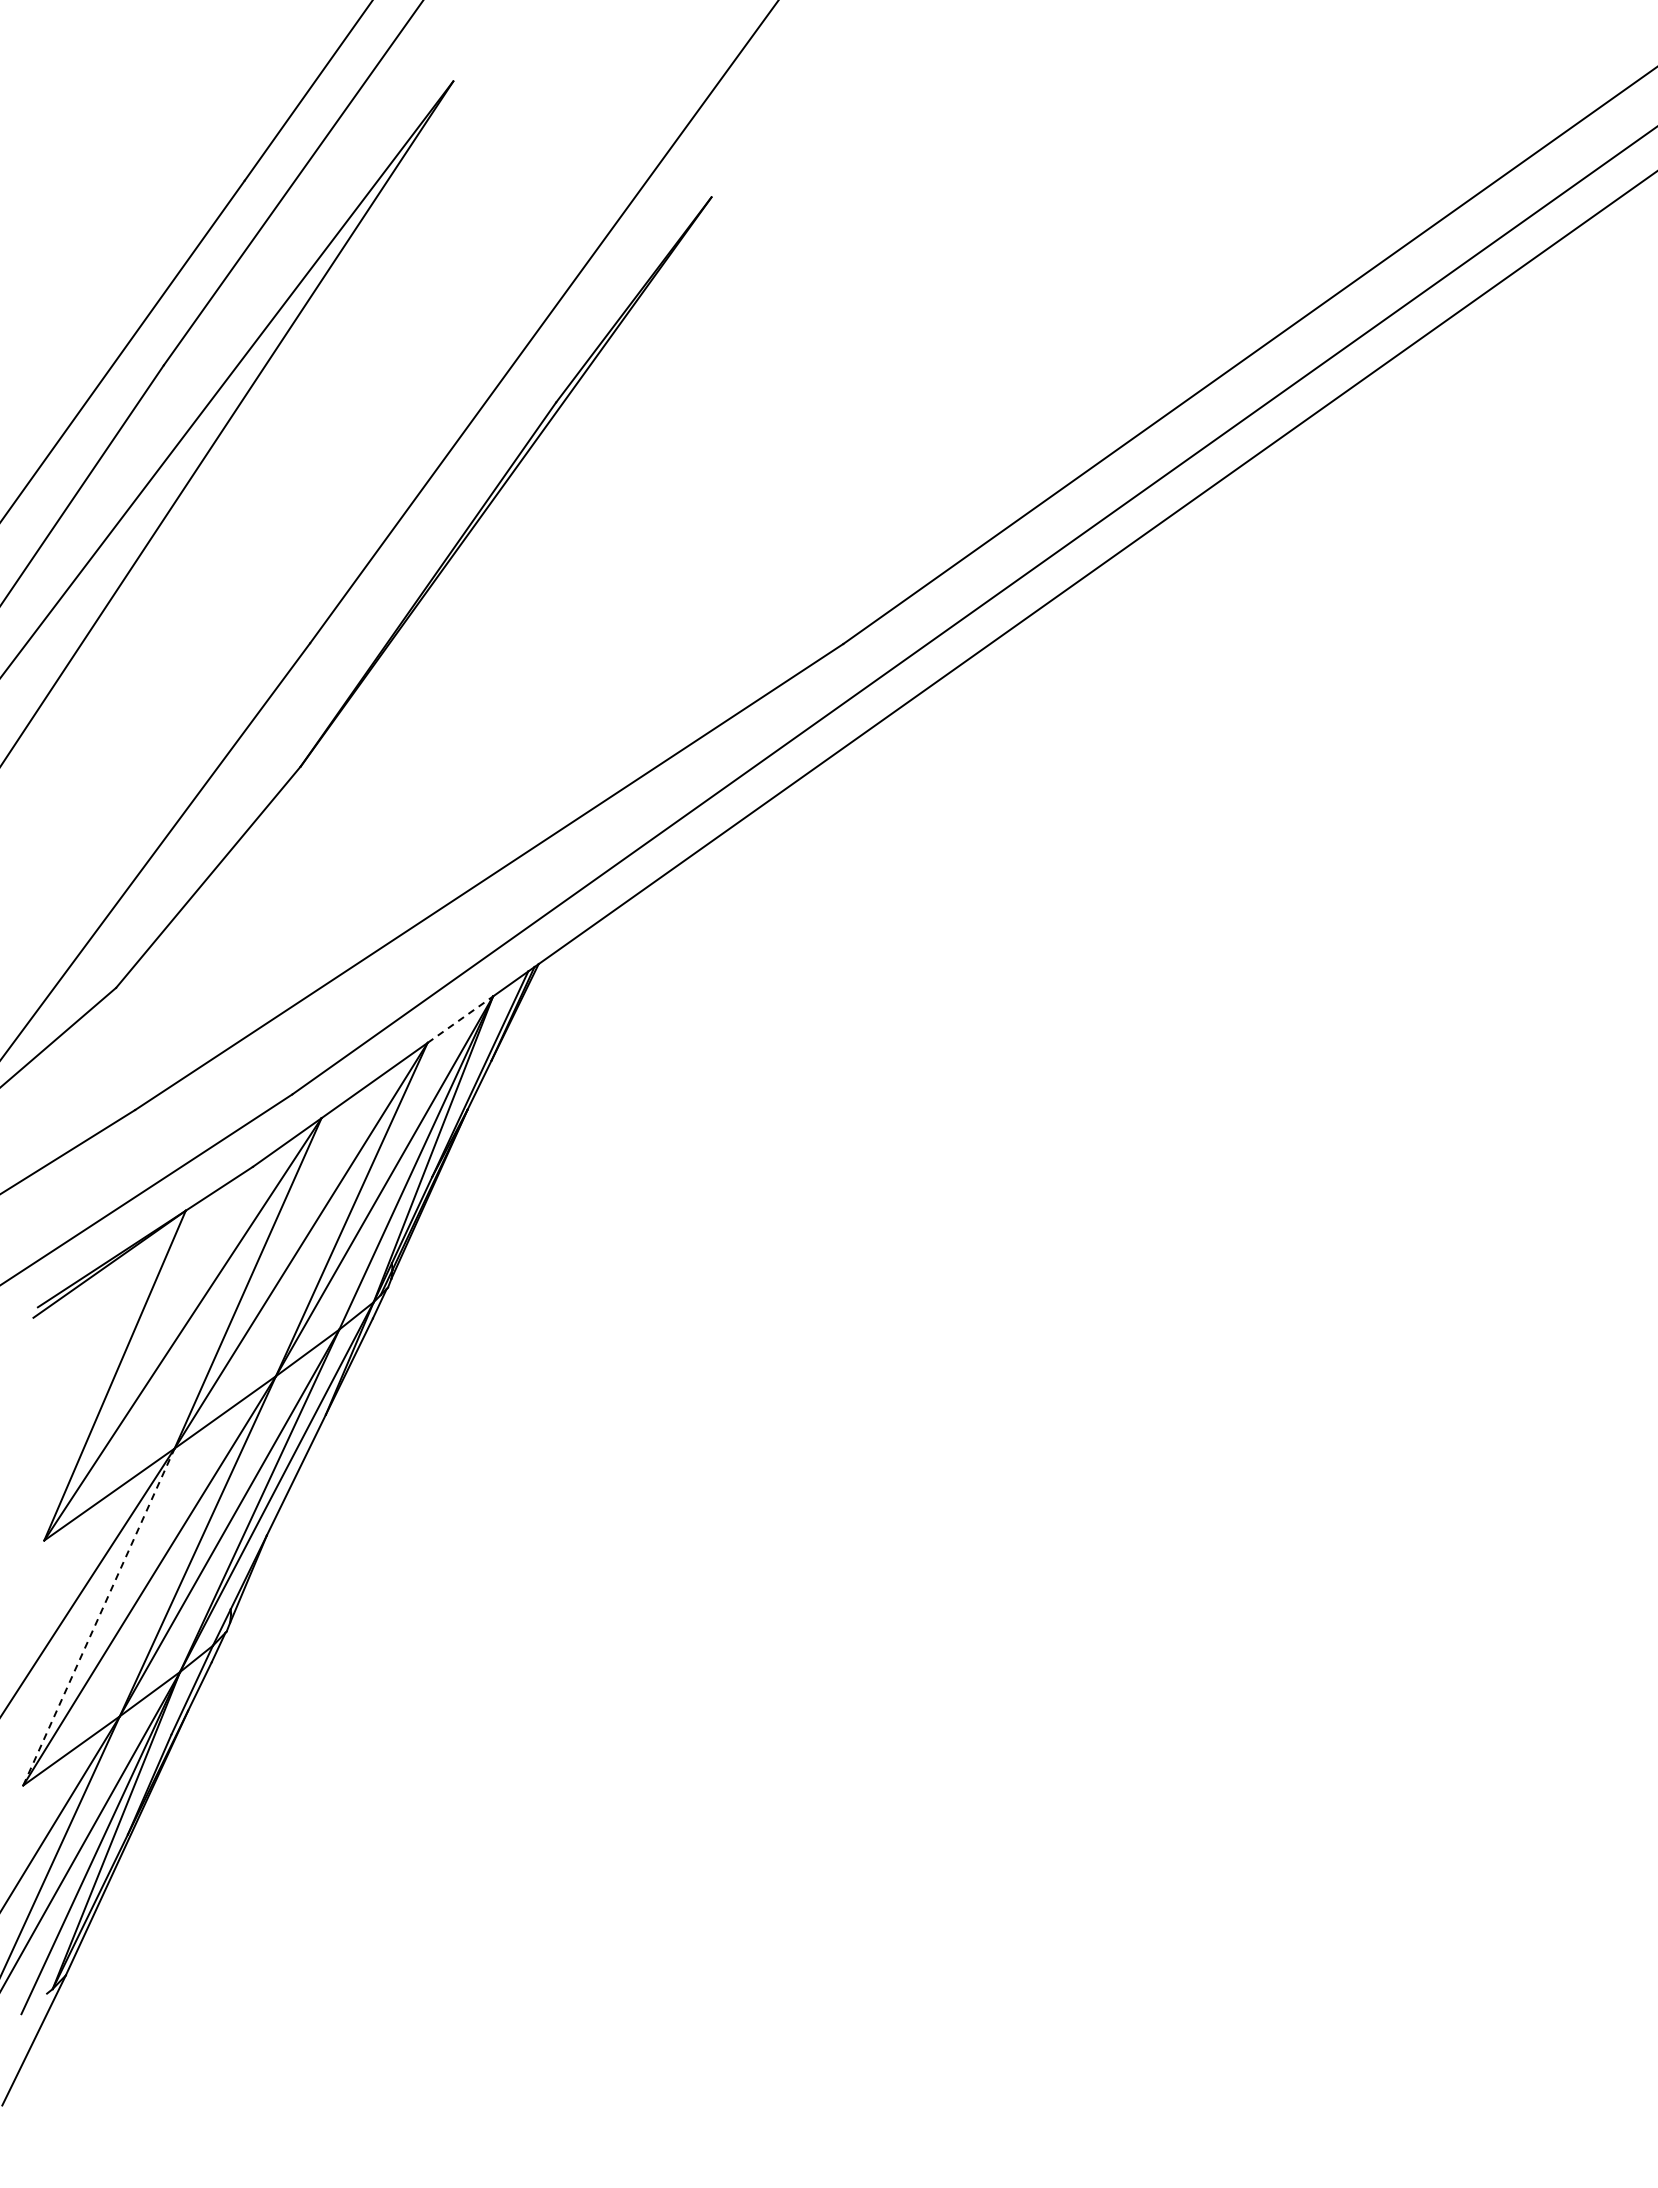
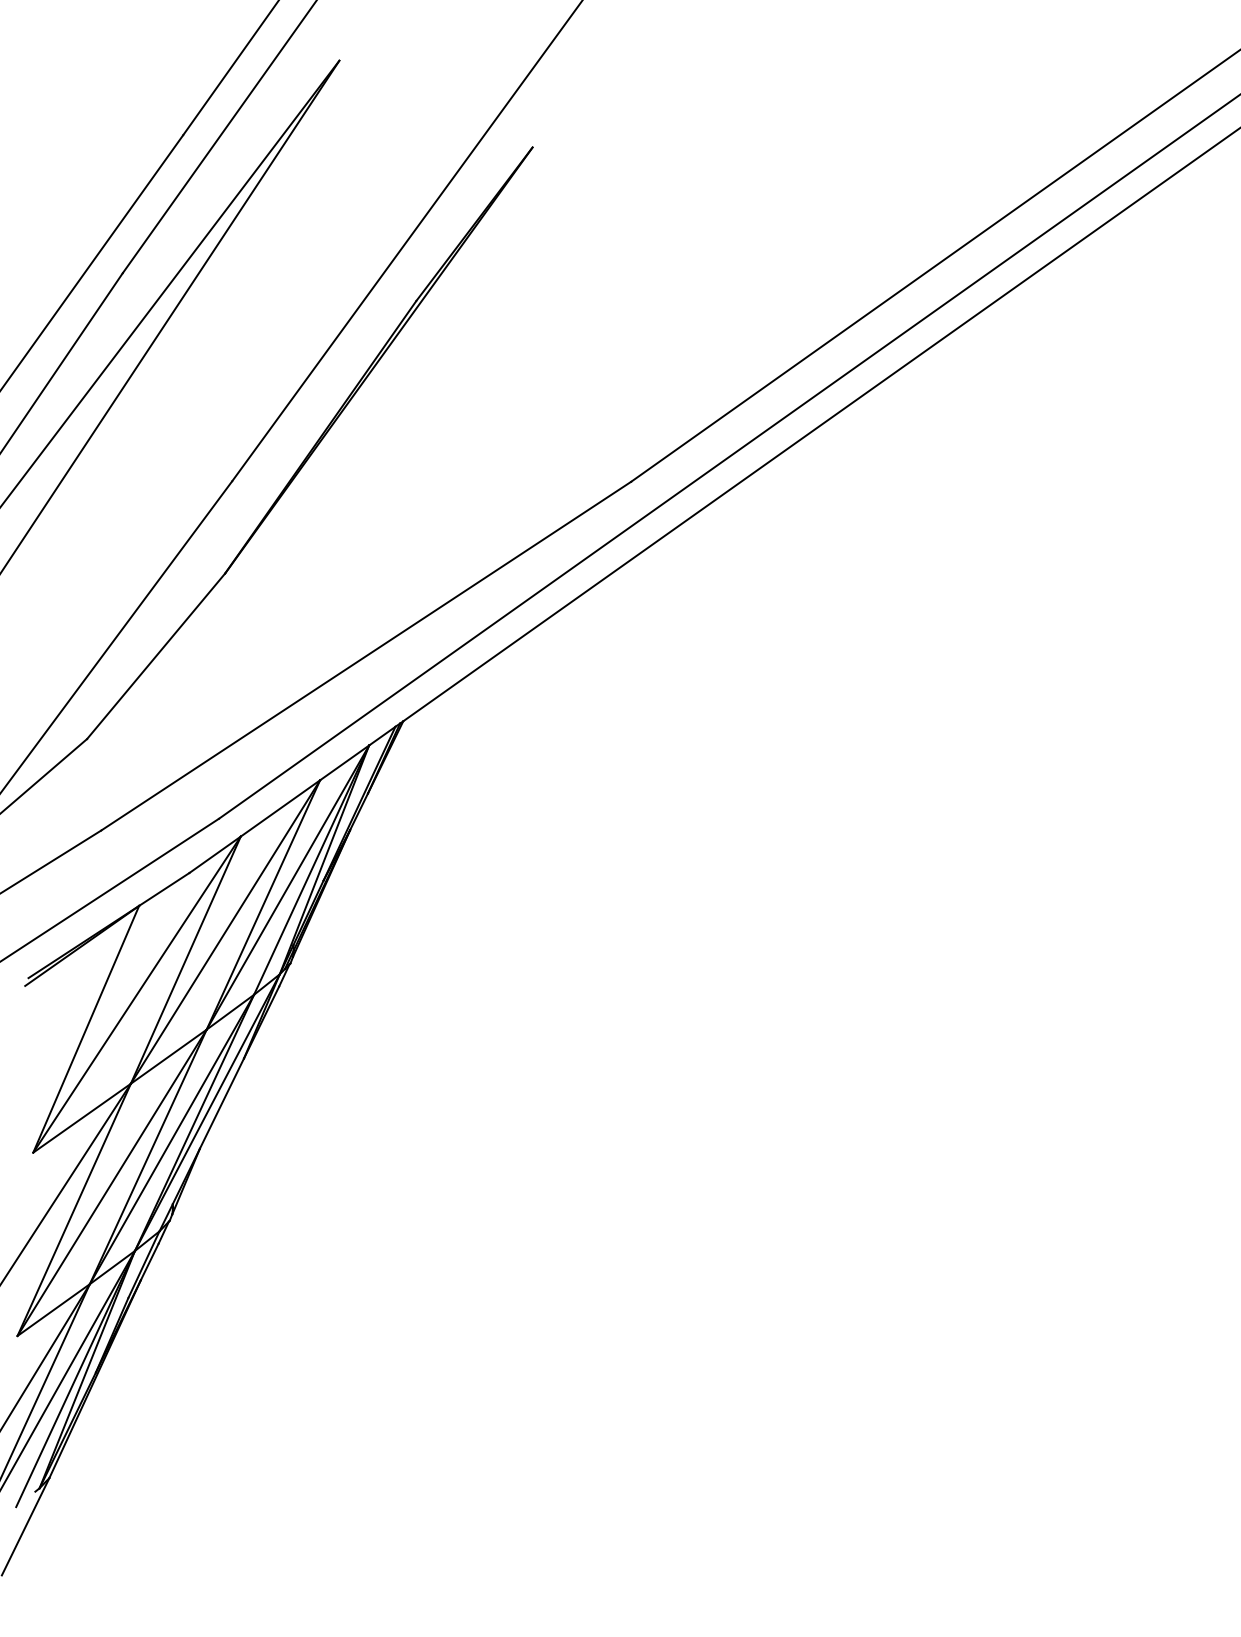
line: (460, 1019) -> (344, 762), dashed -> solid
line: (98, 1617) -> (73, 1210), dashed -> solid

